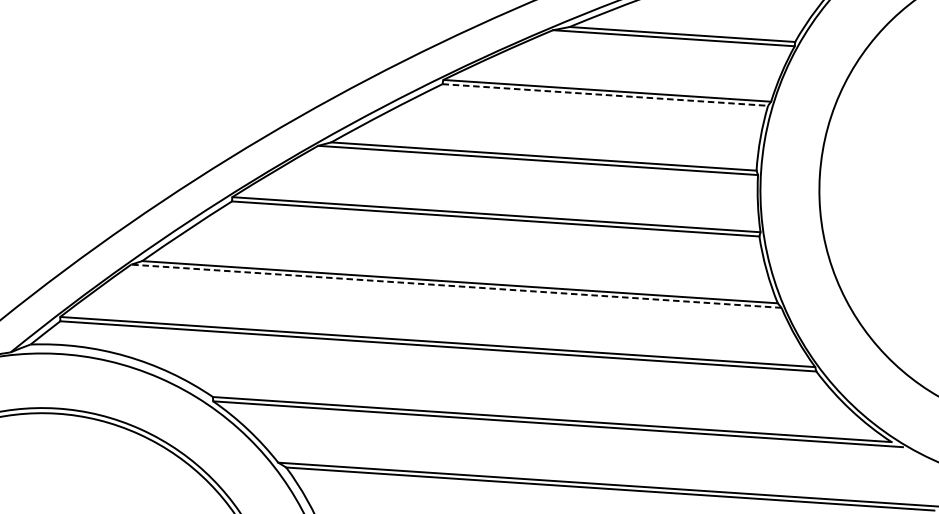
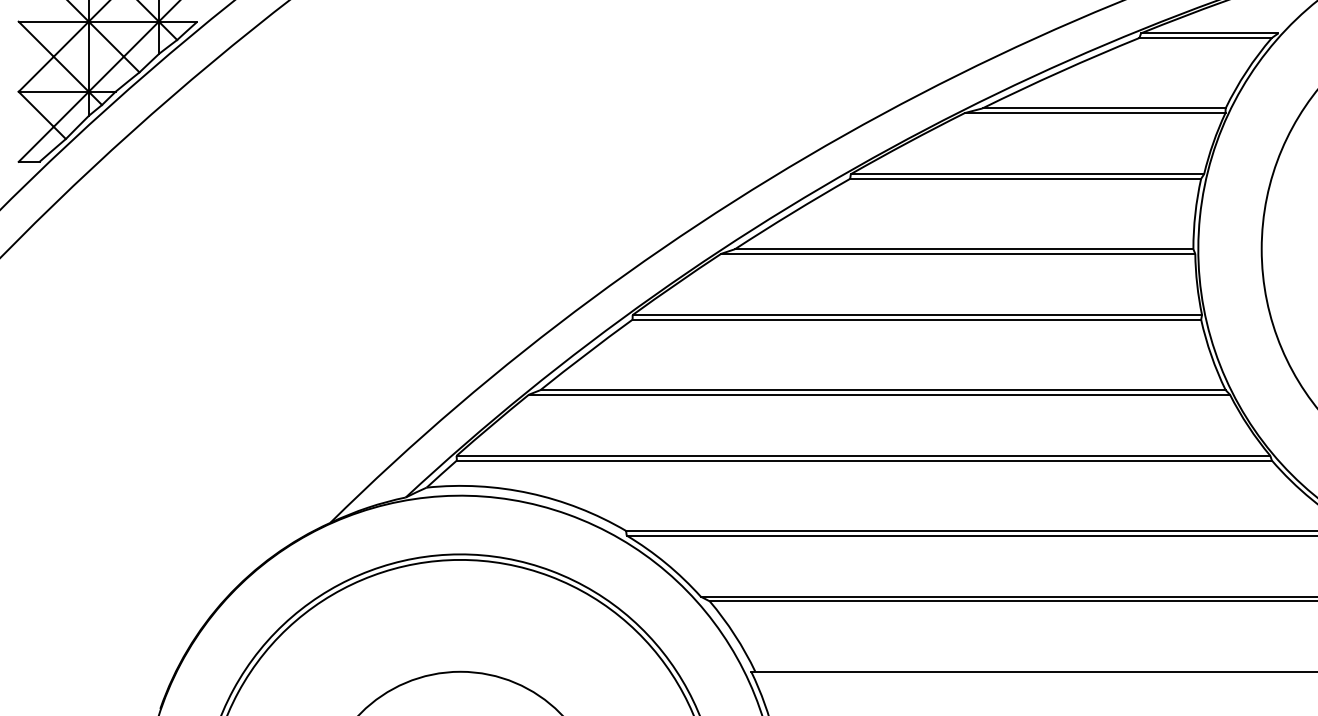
line: (606, 94) -> (1026, 178), dashed -> solid
line: (456, 286) -> (879, 394), dashed -> solid

